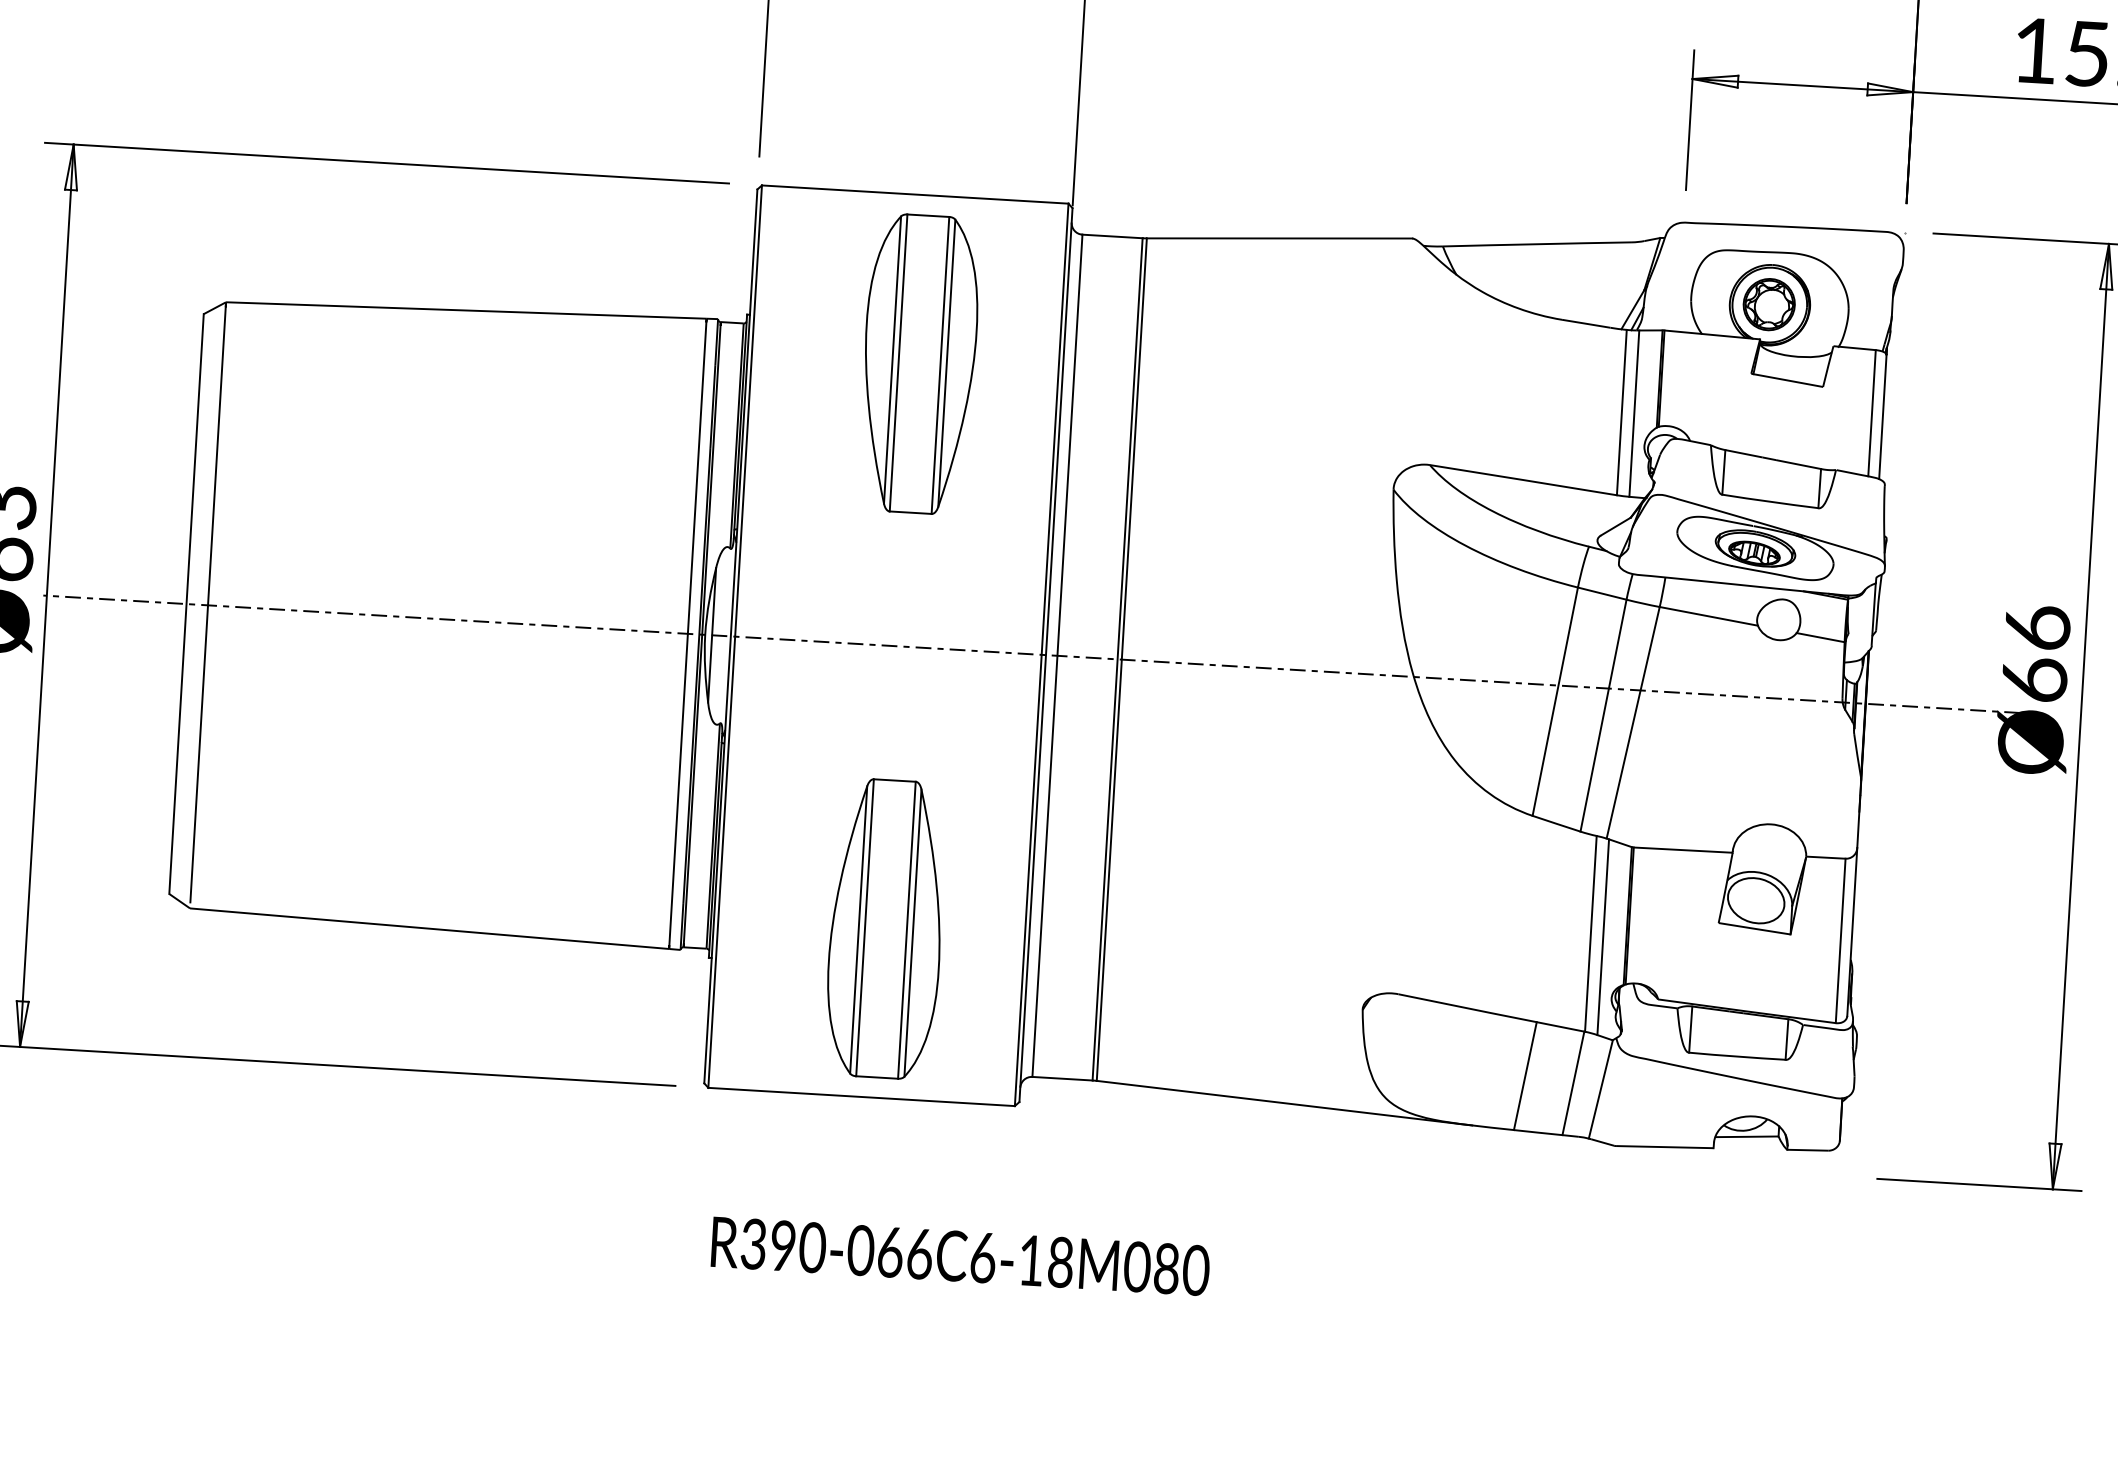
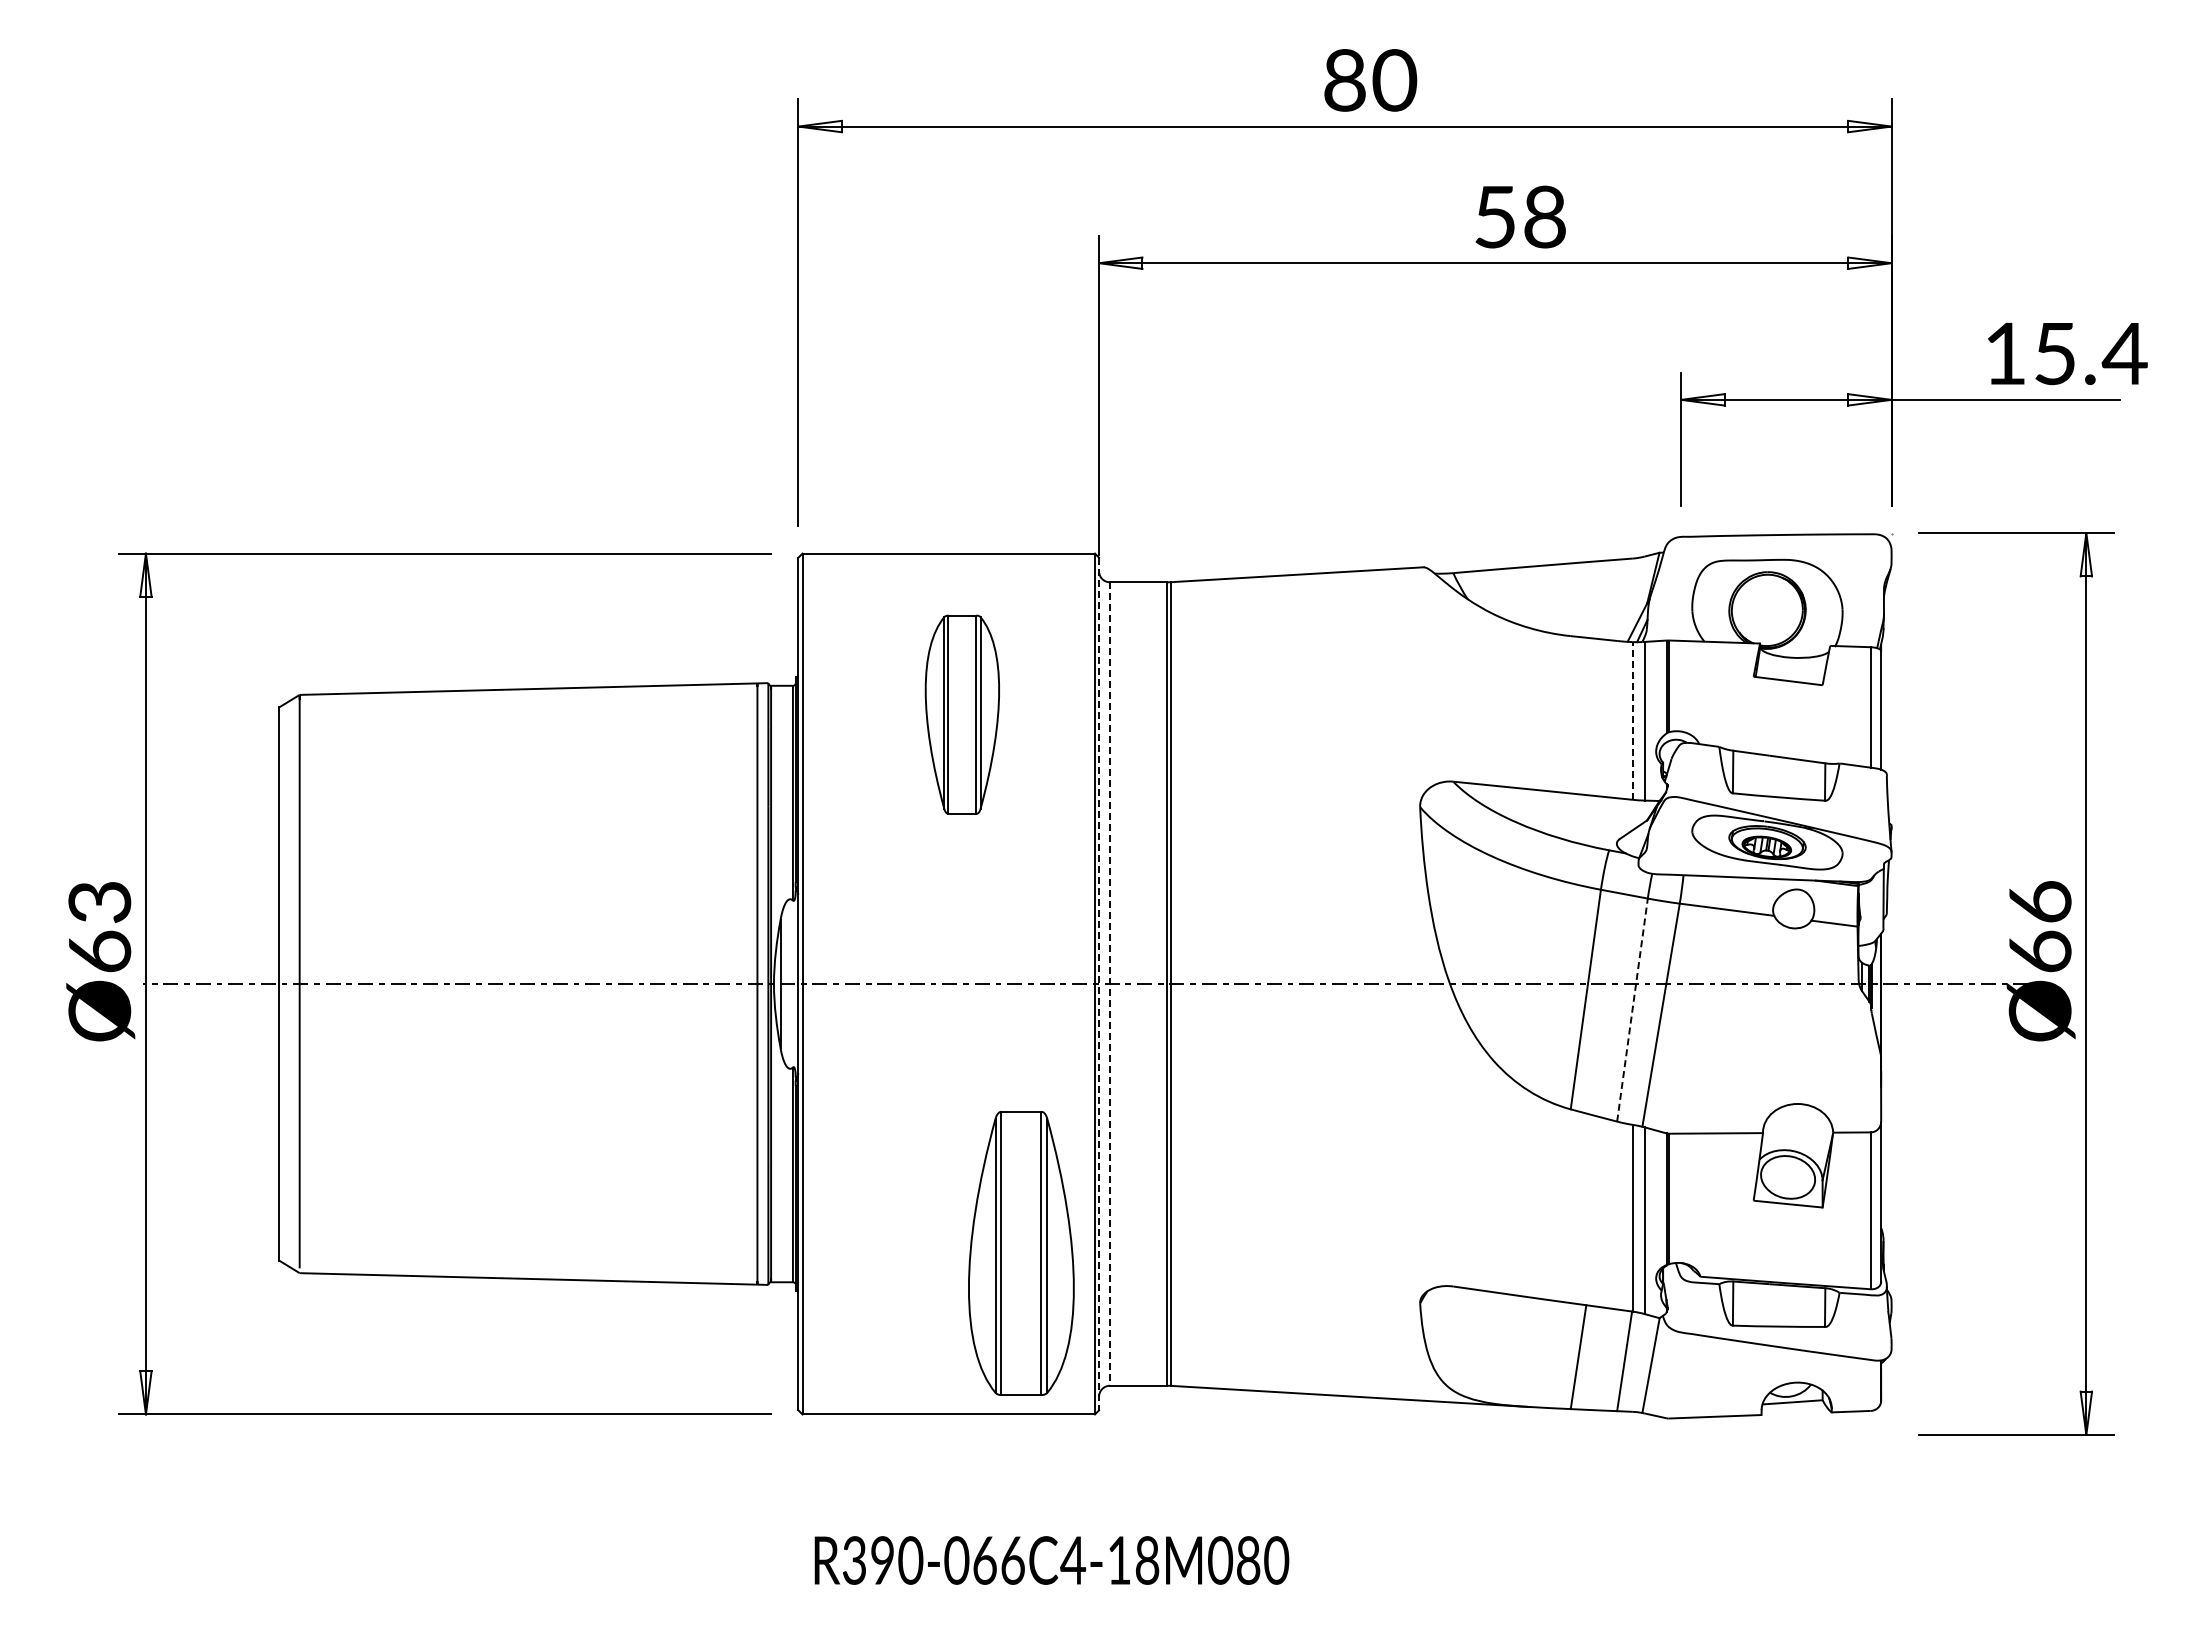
part: (1768, 304) -> (1766, 609), removed
part: (919, 364) -> (962, 714), size x0.7
line: (1621, 412) -> (1632, 720), solid -> dashed
line: (1046, 655) -> (1099, 984), solid -> dashed
line: (1057, 656) -> (1110, 984), solid -> dashed
line: (1603, 716) -> (1632, 1010), solid -> dashed
part: (886, 929) -> (1021, 1253), moved
text: (983, 1257) -> (1073, 1560), R390-066C6-18M080 -> R390-066C4-18M080

